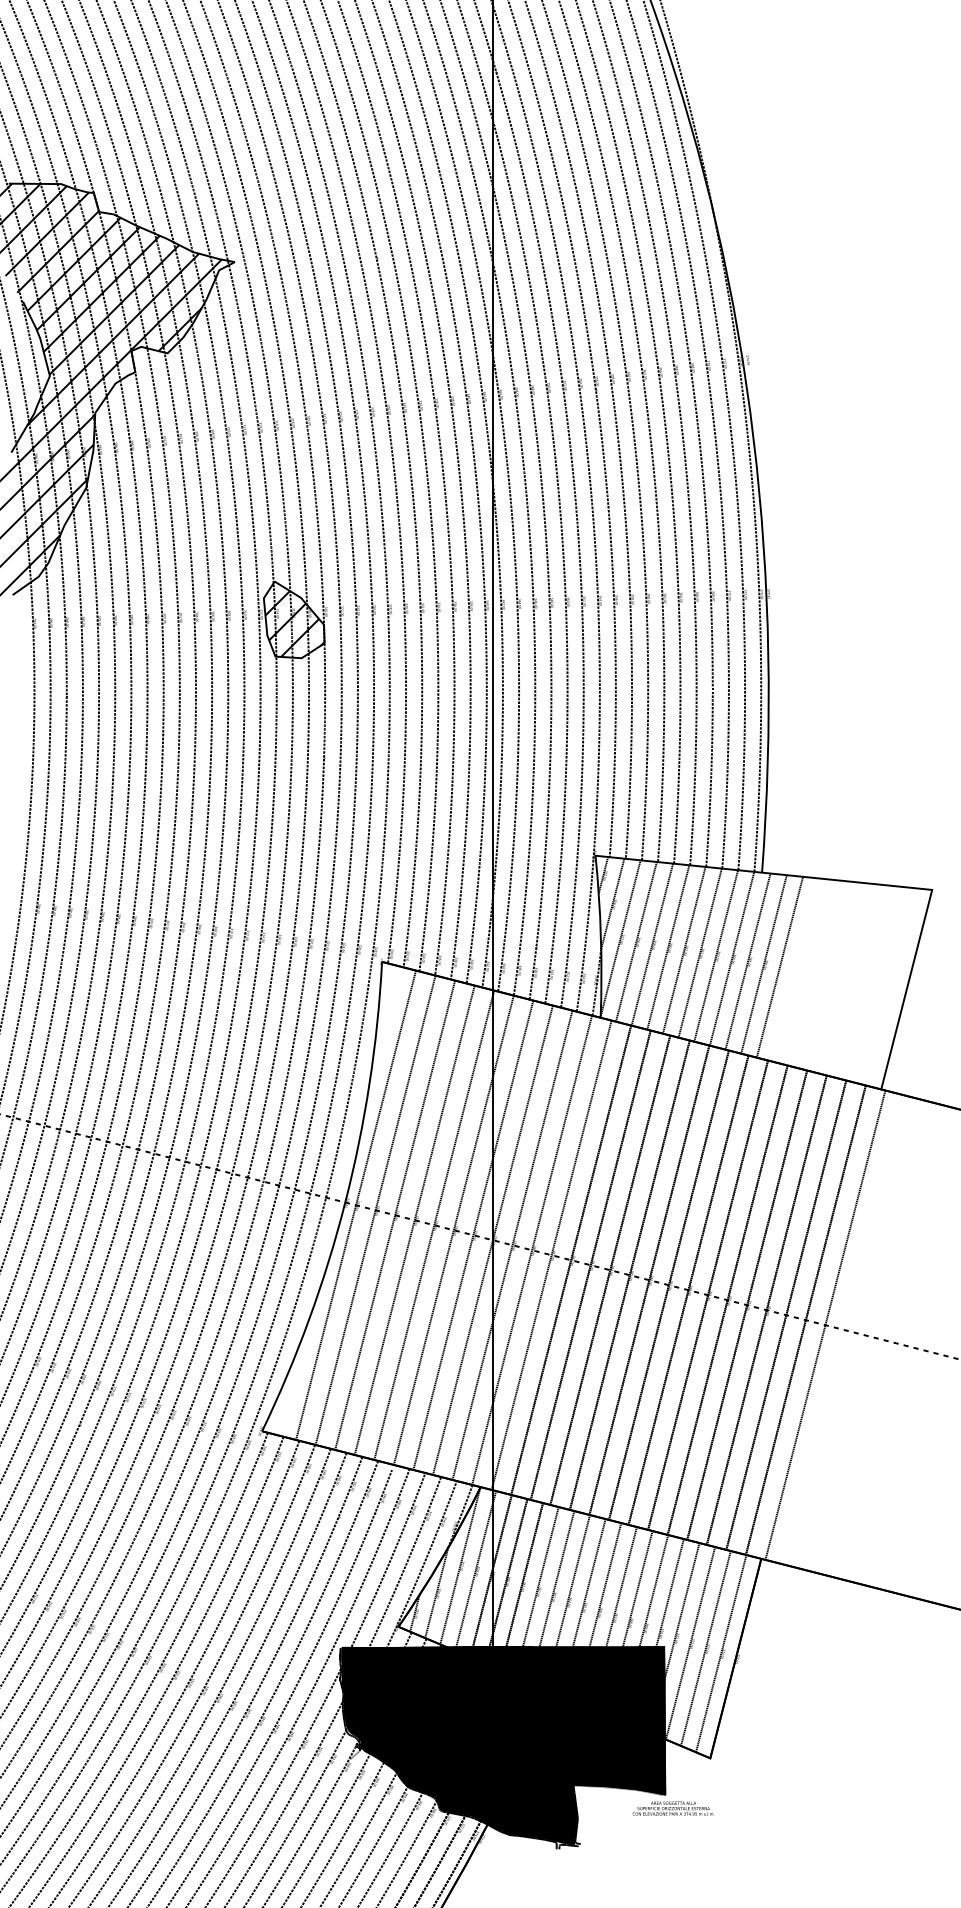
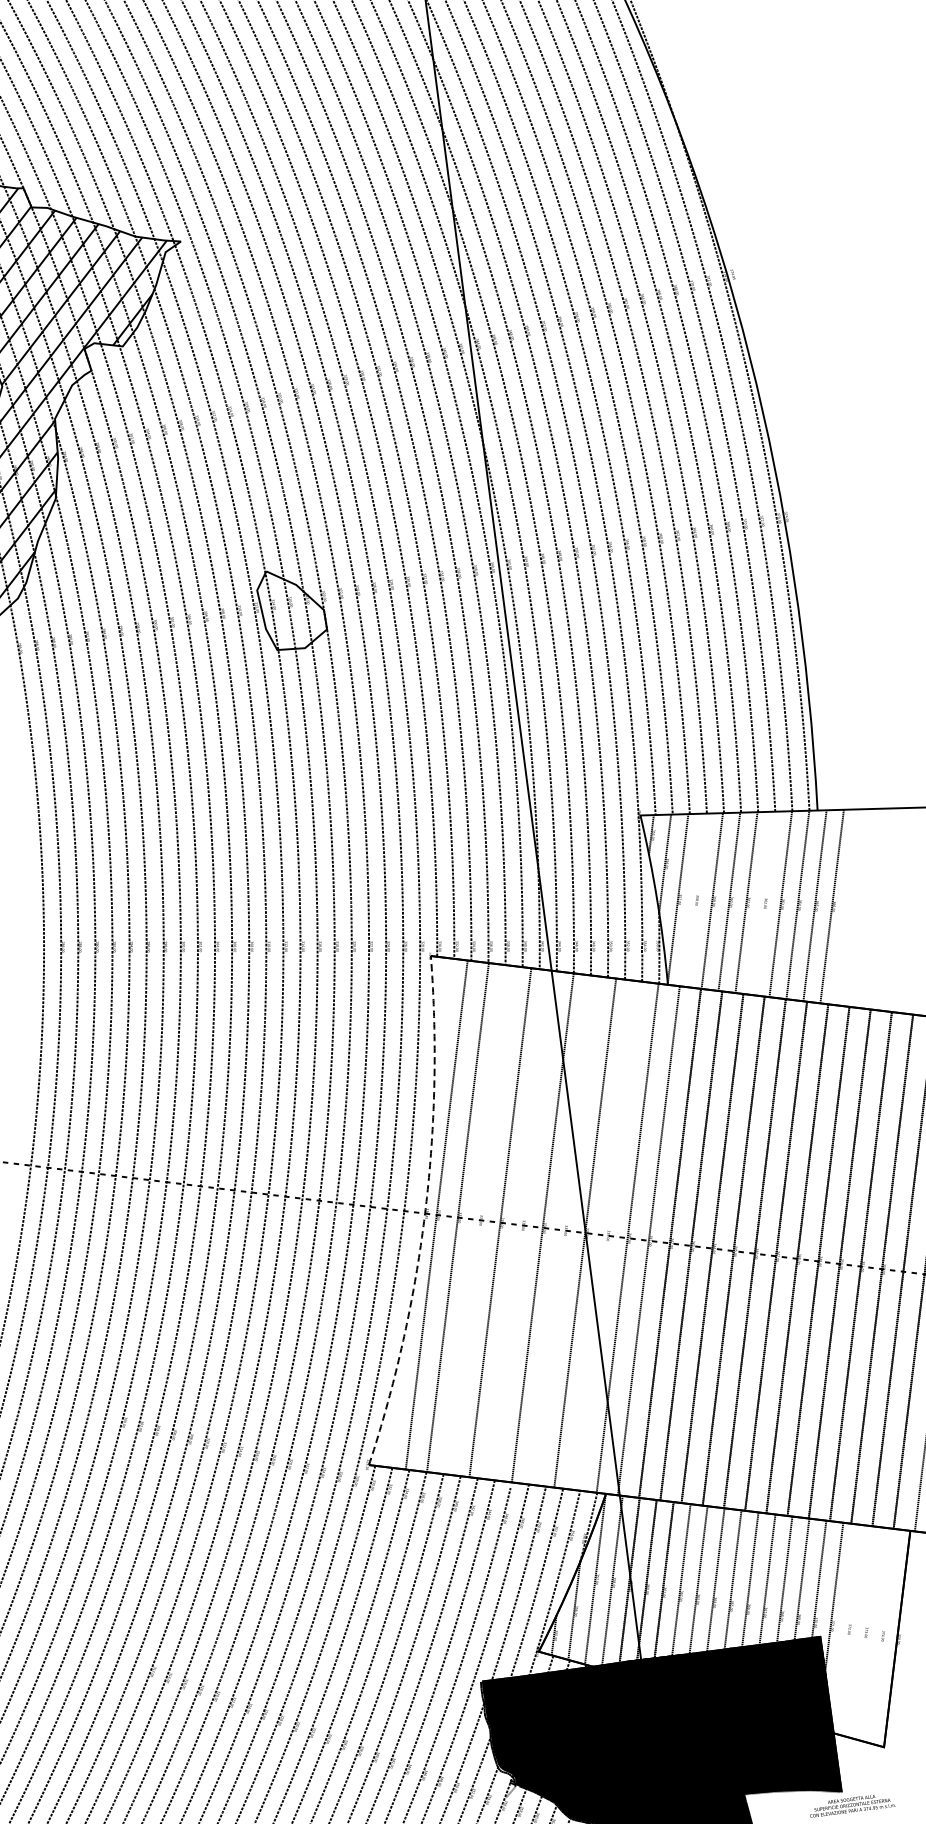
hatch: (294, 623) -> (292, 612), removed
line: (636, 941) -> (695, 899), removed
line: (699, 952) -> (762, 902), removed
line: (779, 966) -> (848, 906), removed
arc: (345, 1202) -> (425, 1213), solid -> dashed
line: (395, 1214) -> (479, 1219), removed
line: (434, 1224) -> (521, 1224), removed
line: (473, 1234) -> (564, 1229), removed
line: (512, 1244) -> (606, 1234), removed
line: (690, 1643) -> (847, 1629), removed
line: (705, 1648) -> (863, 1632), removed
line: (721, 1653) -> (881, 1635), removed

